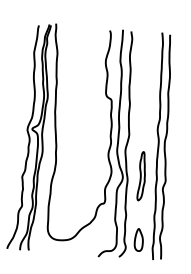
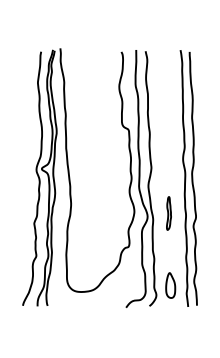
part: (141, 176) -> (168, 213), size x0.6

